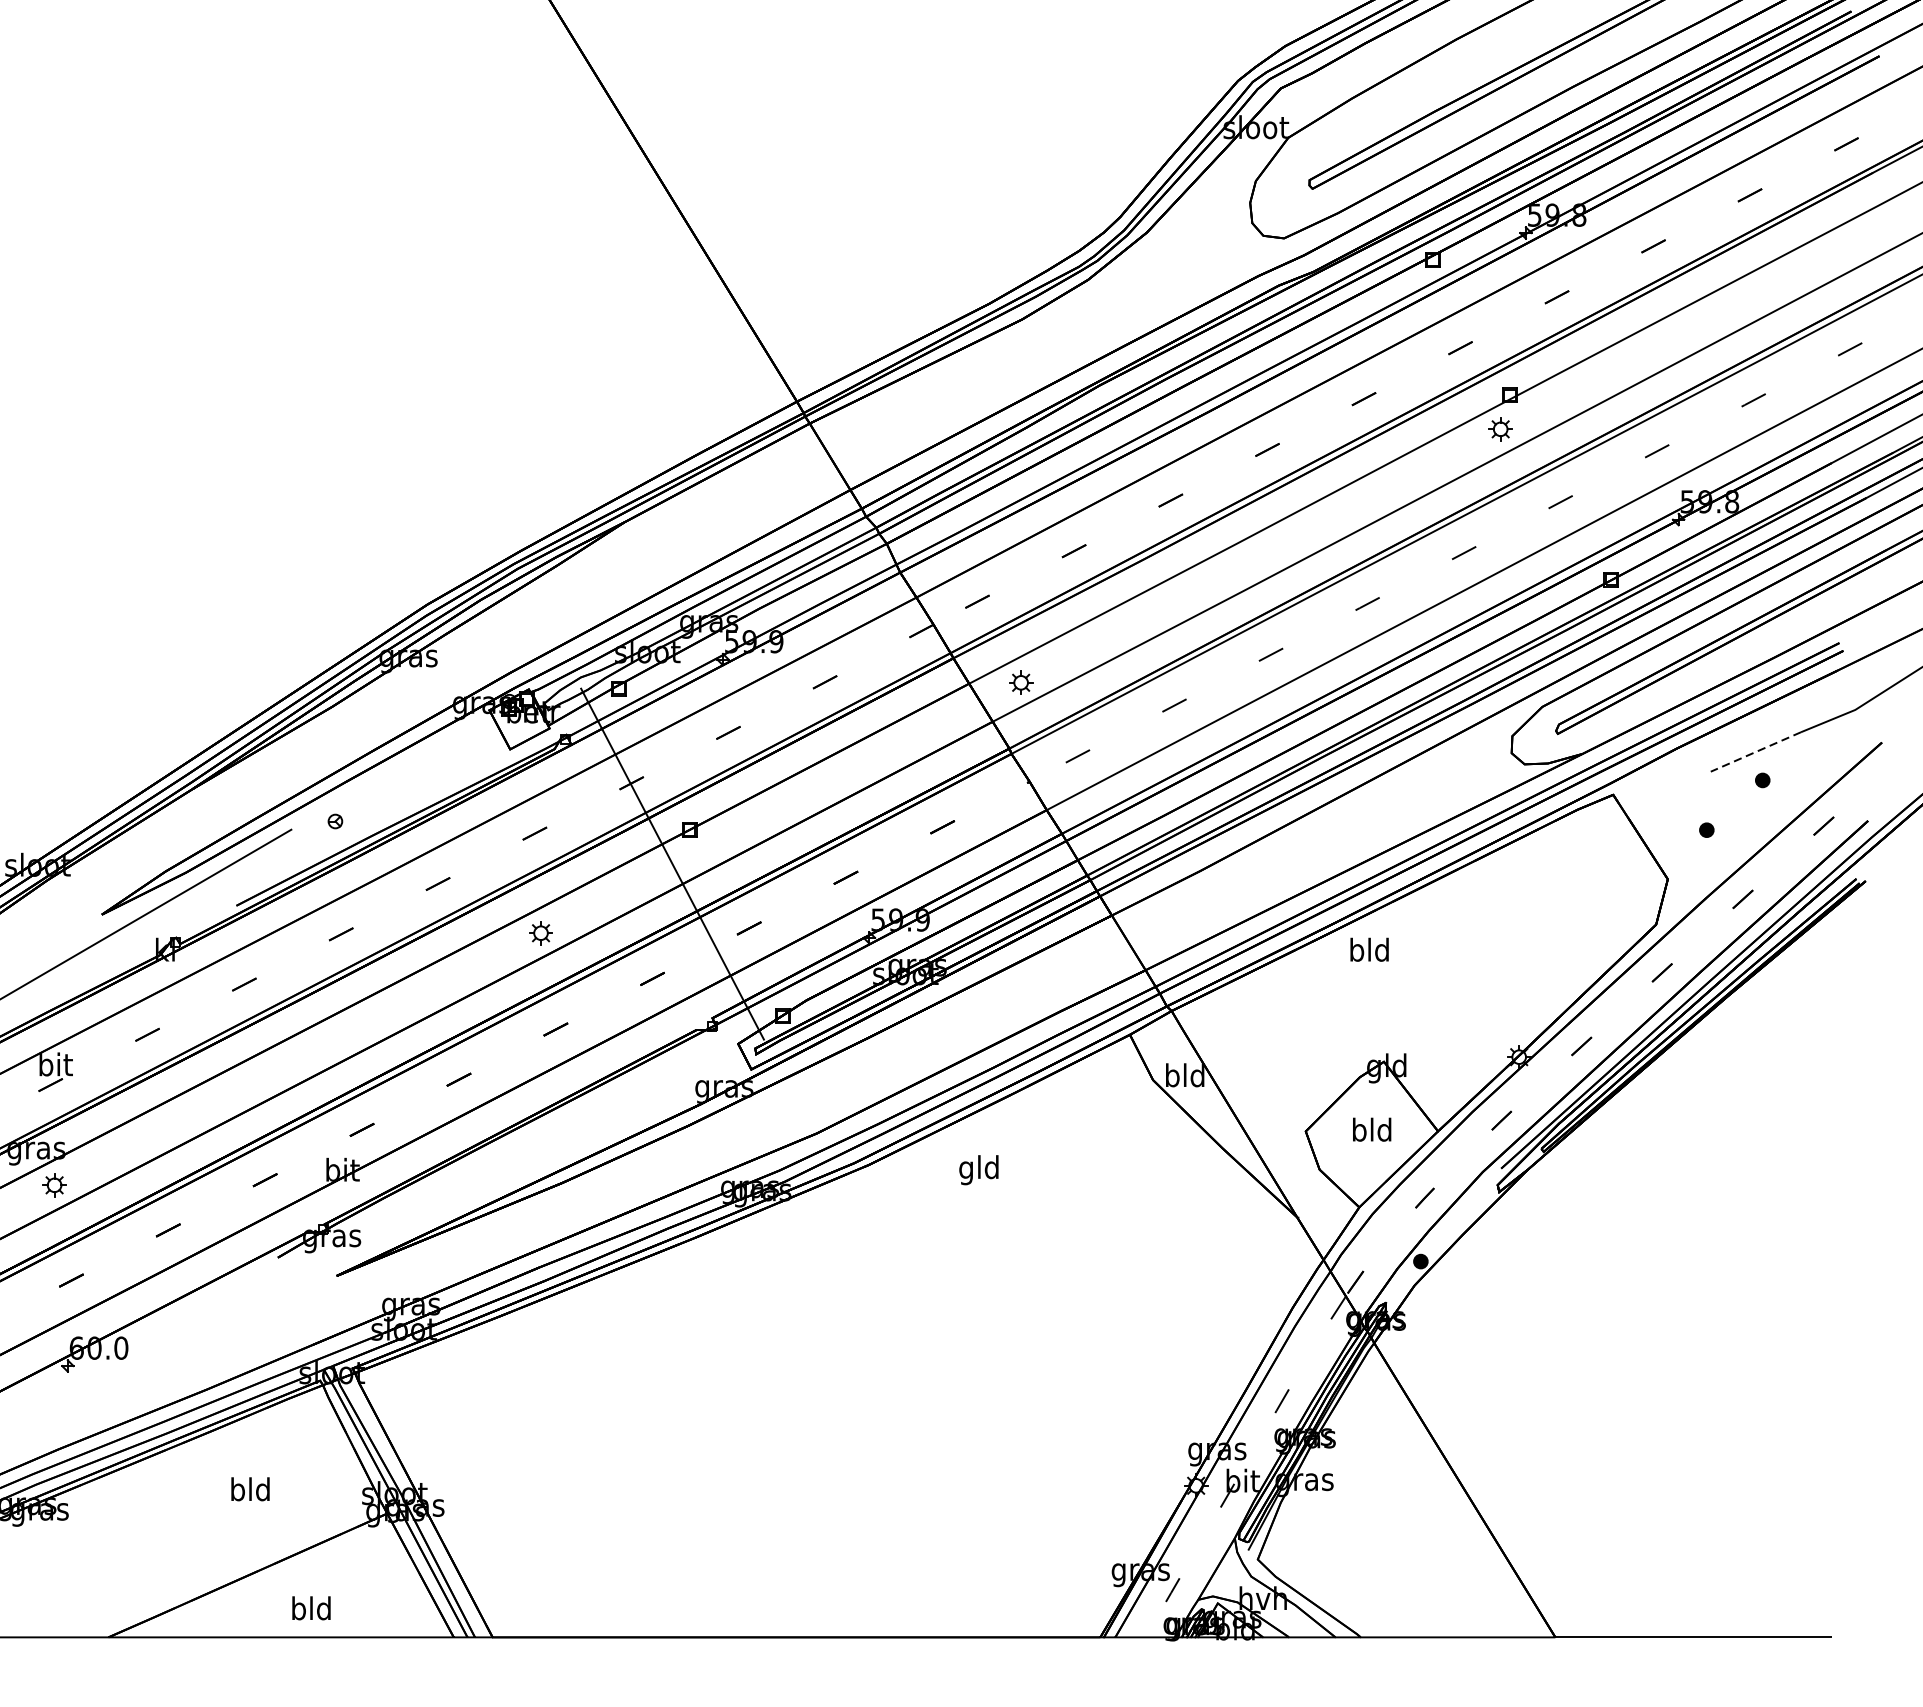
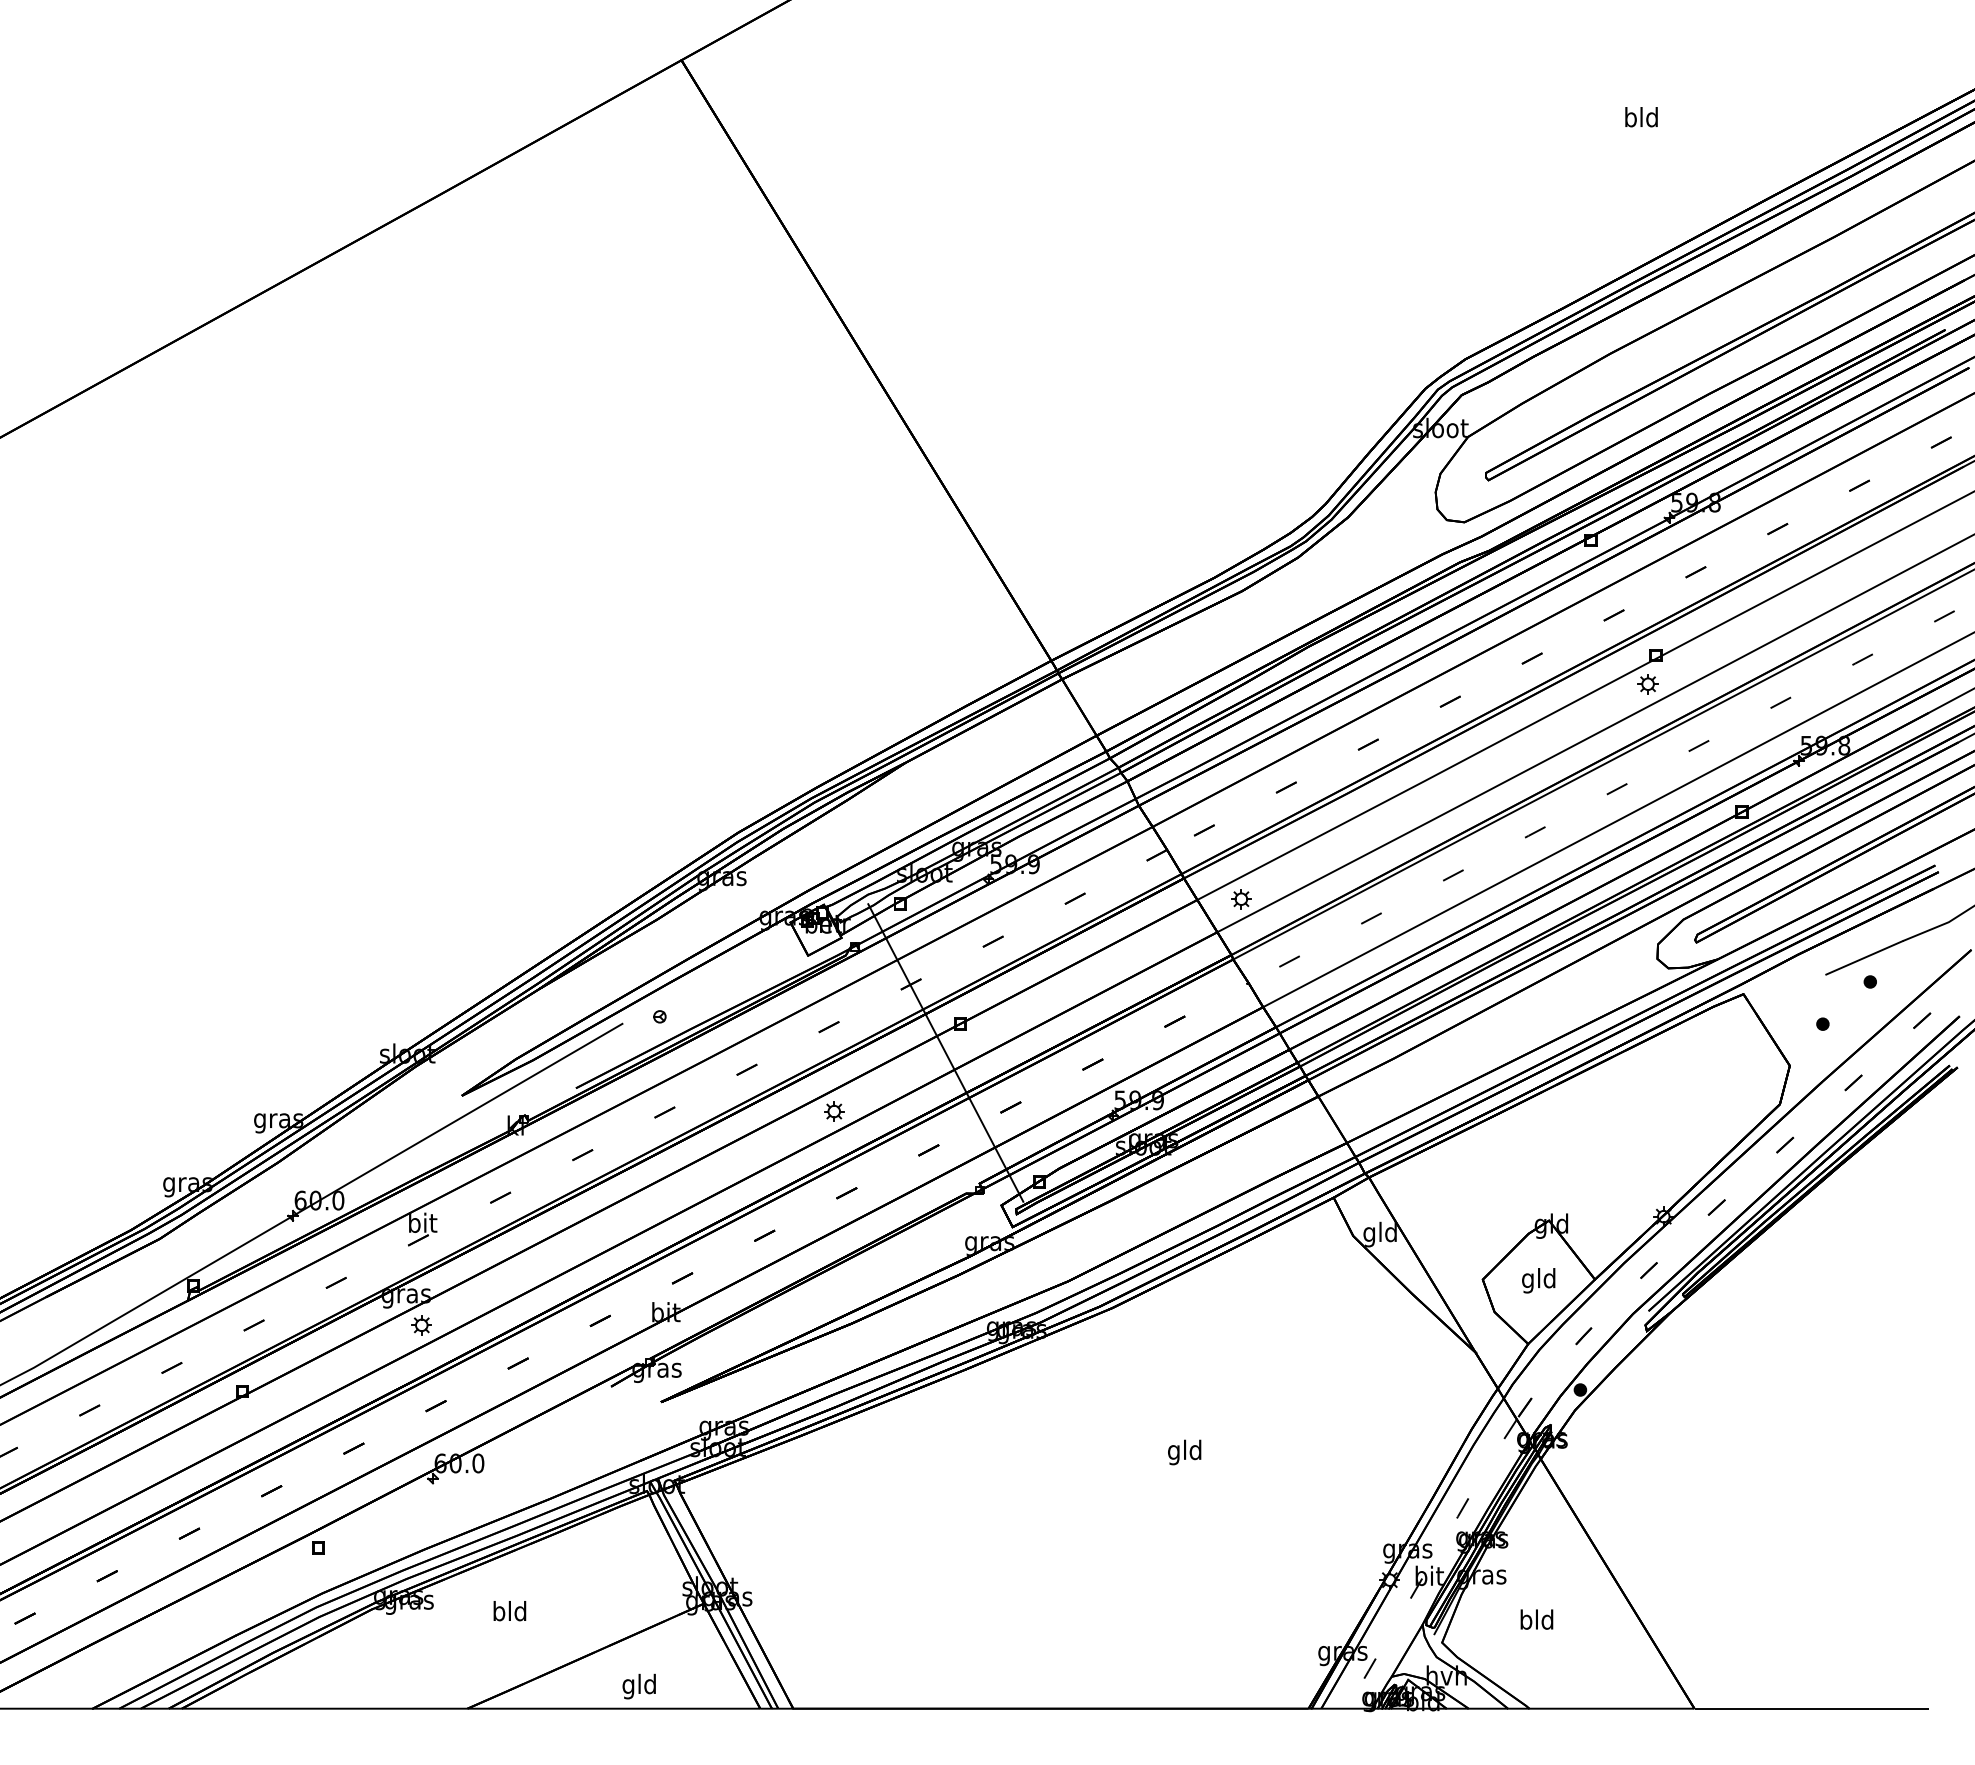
line: (1755, 751) -> (1864, 957), dashed -> solid
text: (1369, 949) -> (1536, 1619), moved
text: (1172, 1078) -> (1369, 1234), bld -> gld
text: (1359, 1132) -> (1528, 1280), bld -> gld
text: (978, 1170) -> (1184, 1452), moved
text: (250, 1489) -> (509, 1611), moved
text: (298, 1611) -> (628, 1686), bld -> gld

